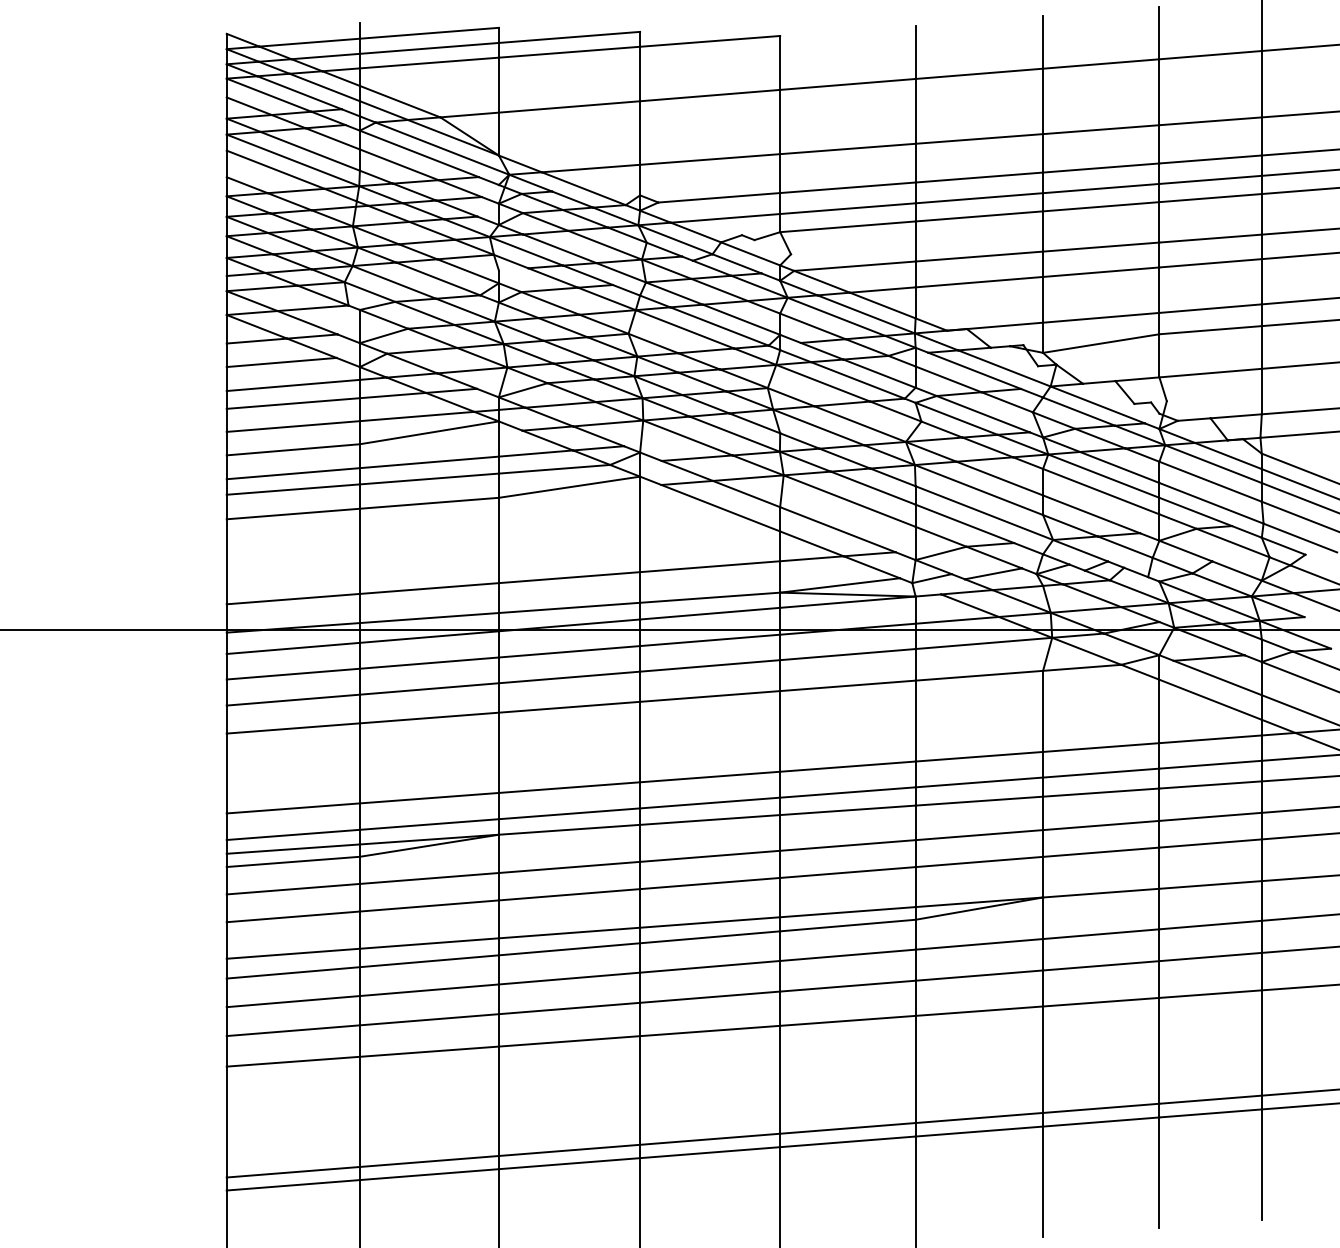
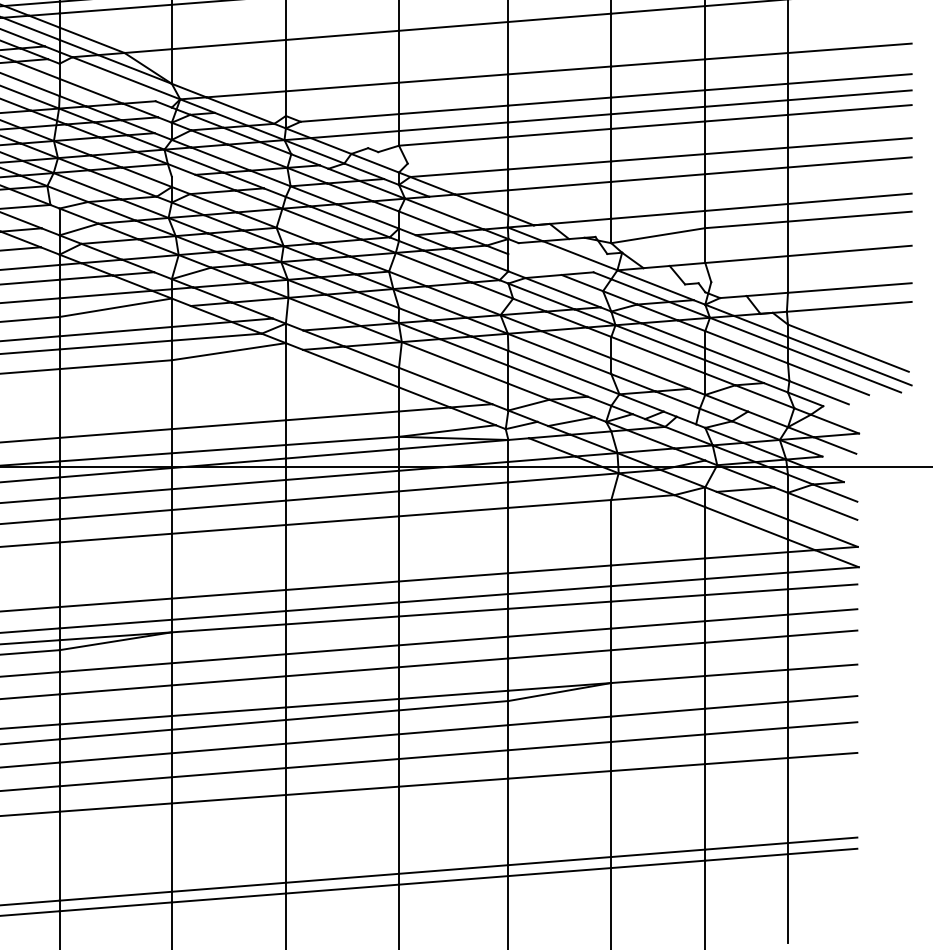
line: (418, 153) -> (106, 82), removed
line: (865, 314) -> (467, 212), removed
line: (974, 370) -> (555, 257), removed
line: (948, 379) -> (534, 264), removed

